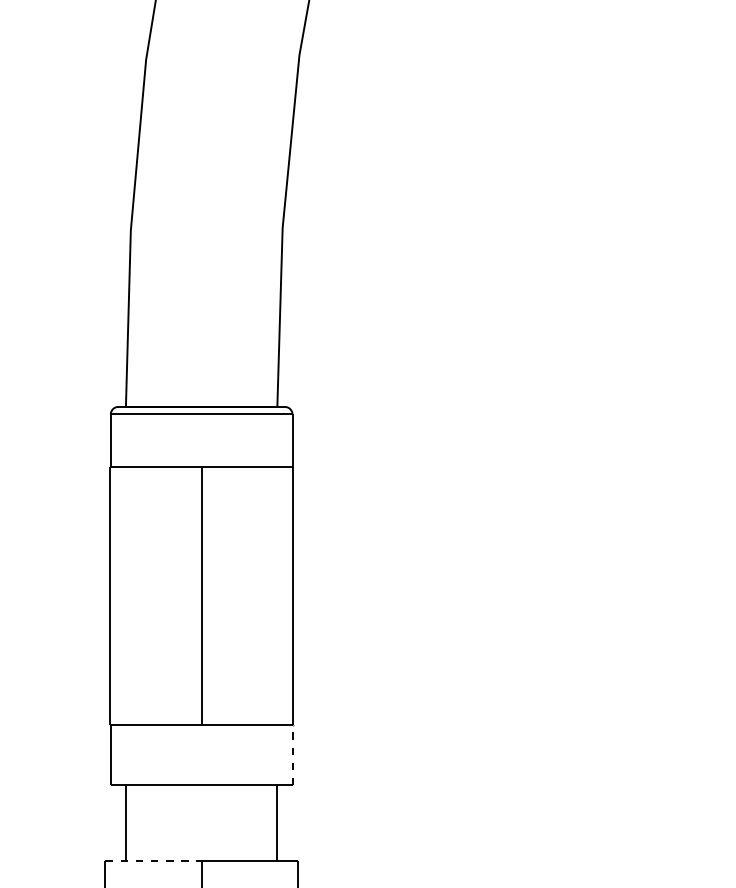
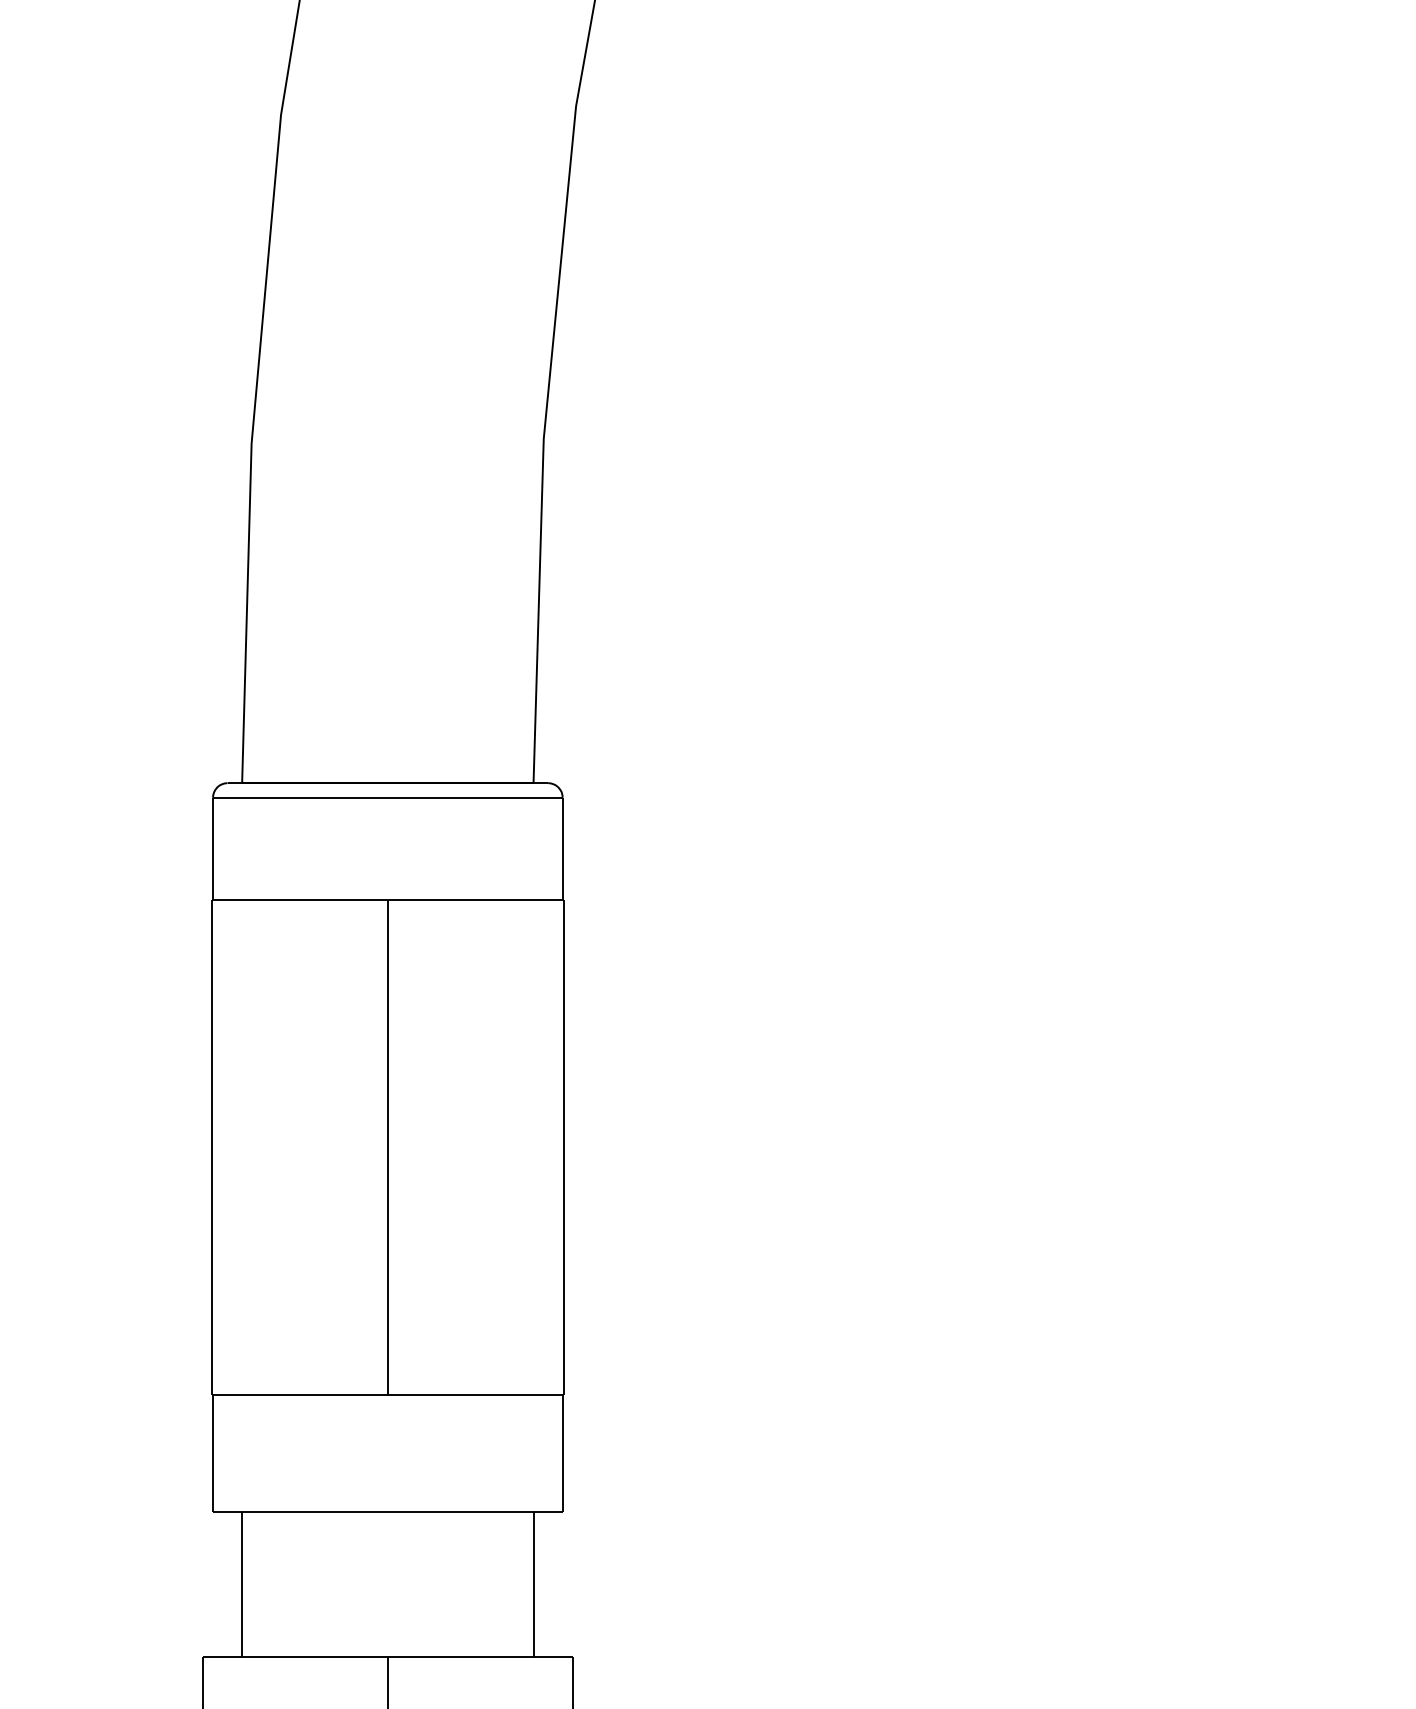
line: (292, 754) -> (562, 1452), dashed -> solid
line: (154, 861) -> (297, 1657), dashed -> solid

